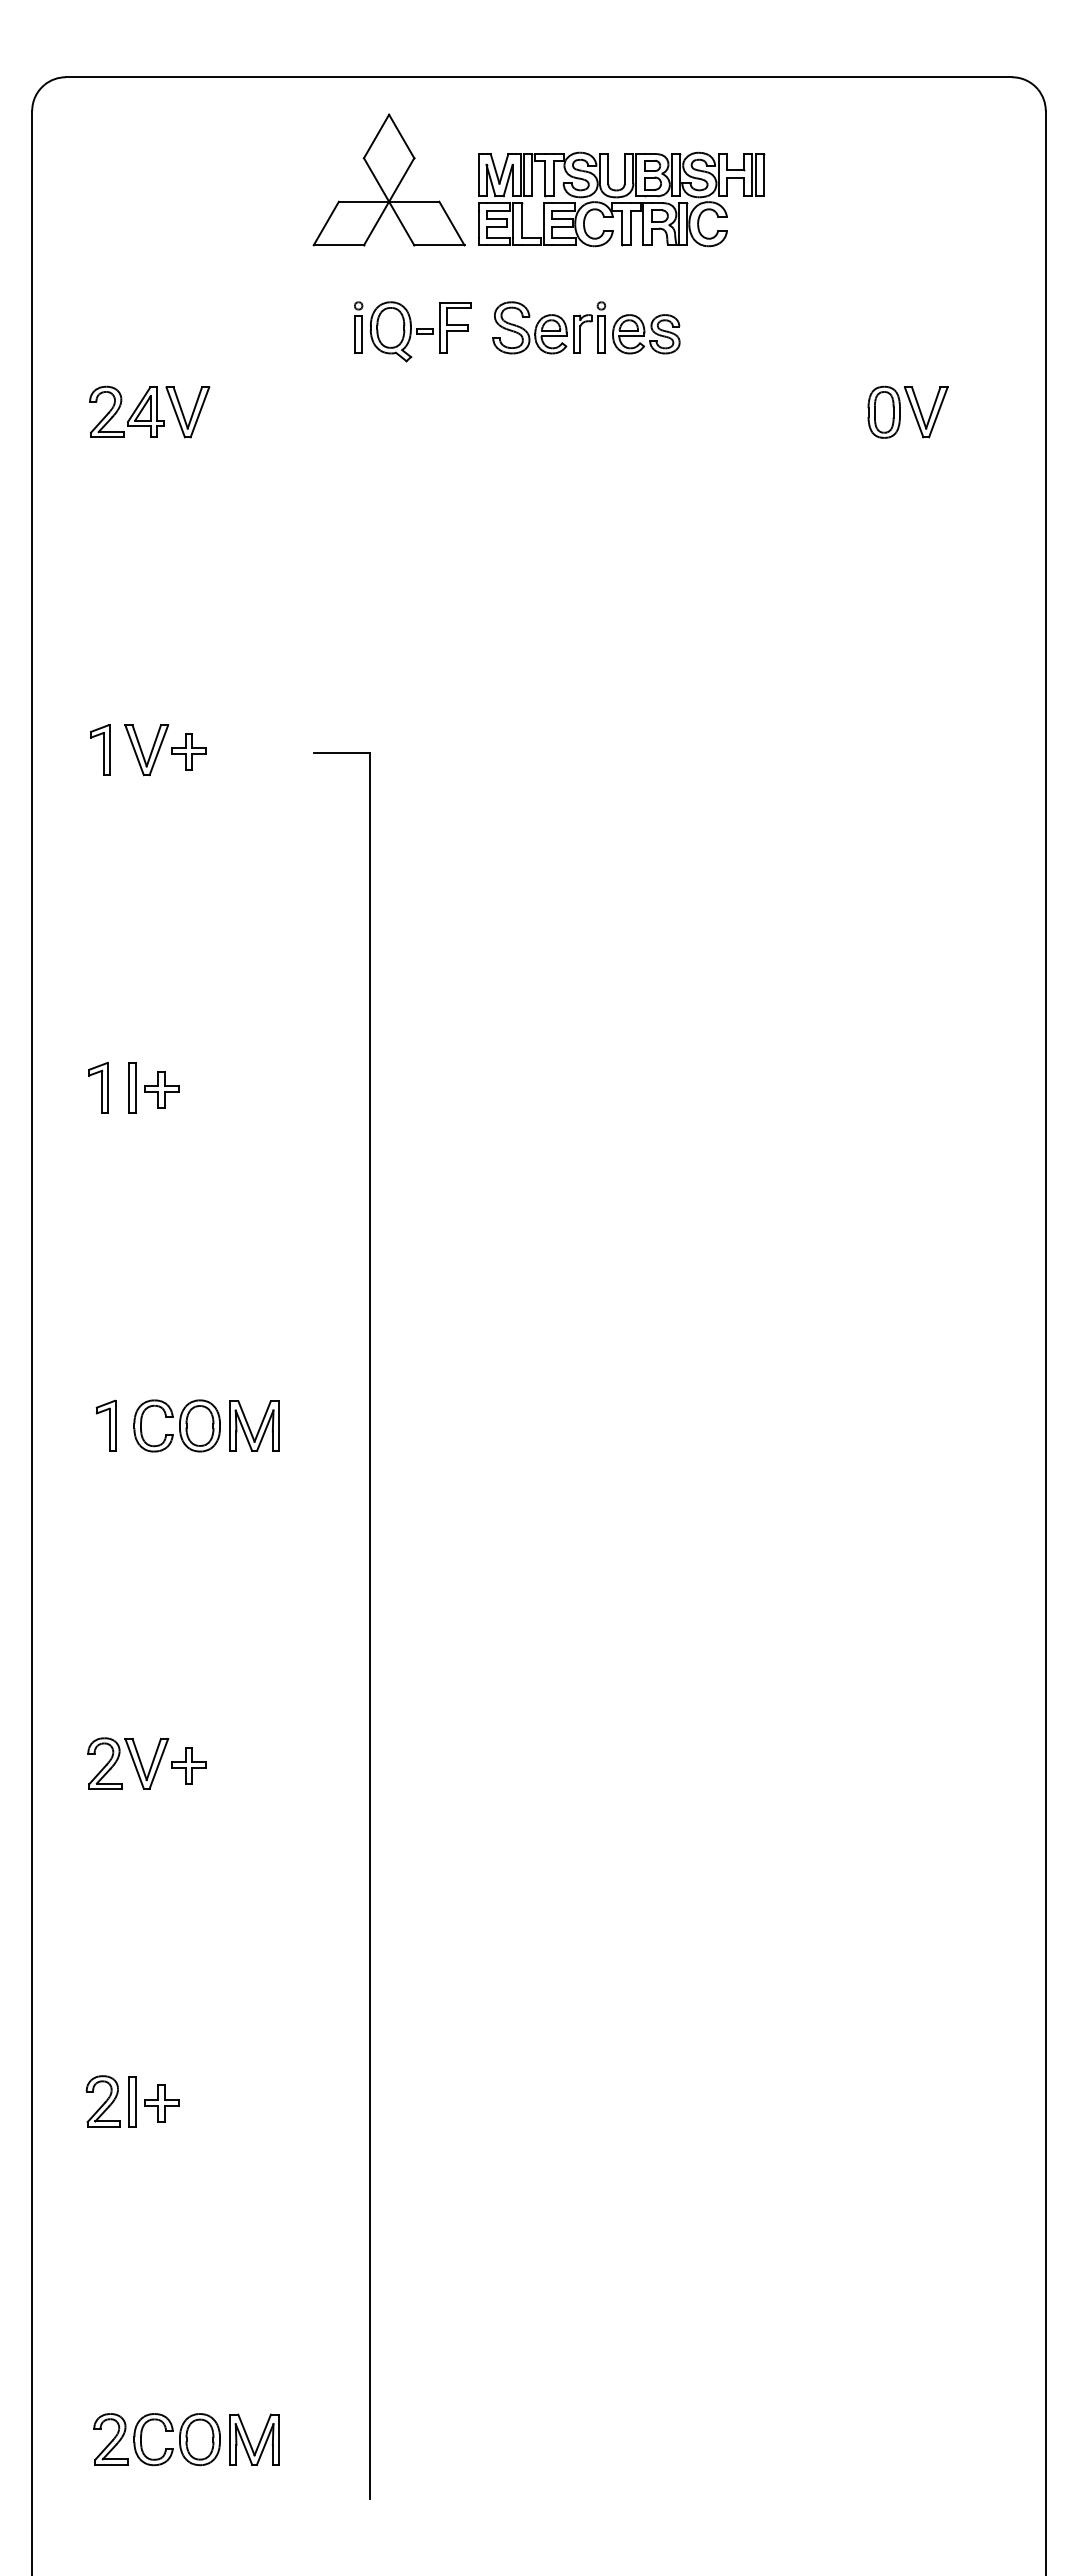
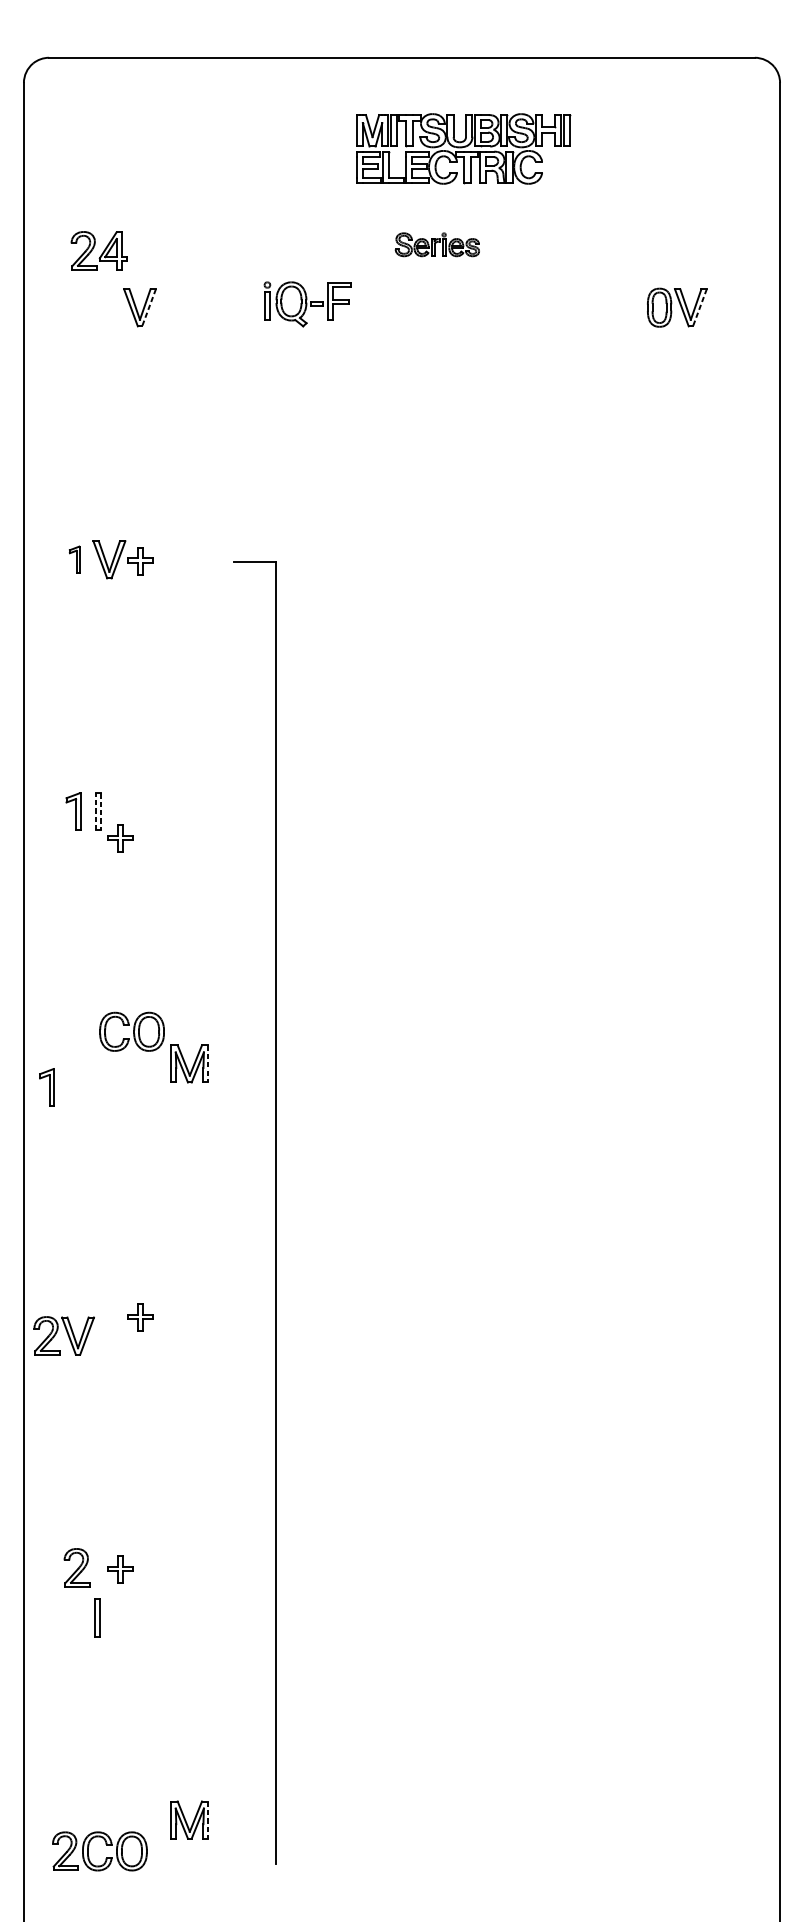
part: (388, 179) -> (289, 134), removed
part: (586, 327) -> (437, 244), size x0.6
part: (412, 331) -> (307, 304), moved
part: (126, 411) -> (98, 250), moved
line: (199, 412) -> (148, 307), solid -> dashed
line: (938, 412) -> (700, 307), solid -> dashed
part: (100, 749) -> (74, 559), size x0.7
line: (129, 1088) -> (96, 812), solid -> dashed
line: (135, 1088) -> (100, 812), solid -> dashed
part: (161, 1089) -> (120, 838), moved
part: (105, 1425) -> (46, 1087), moved
part: (176, 1425) -> (131, 1031), moved
line: (279, 1425) -> (208, 1063), solid -> dashed
part: (128, 1763) -> (64, 1335), moved
part: (132, 2101) -> (97, 1617), moved
part: (165, 2431) -> (106, 1845), moved
line: (279, 2439) -> (208, 1820), solid -> dashed

